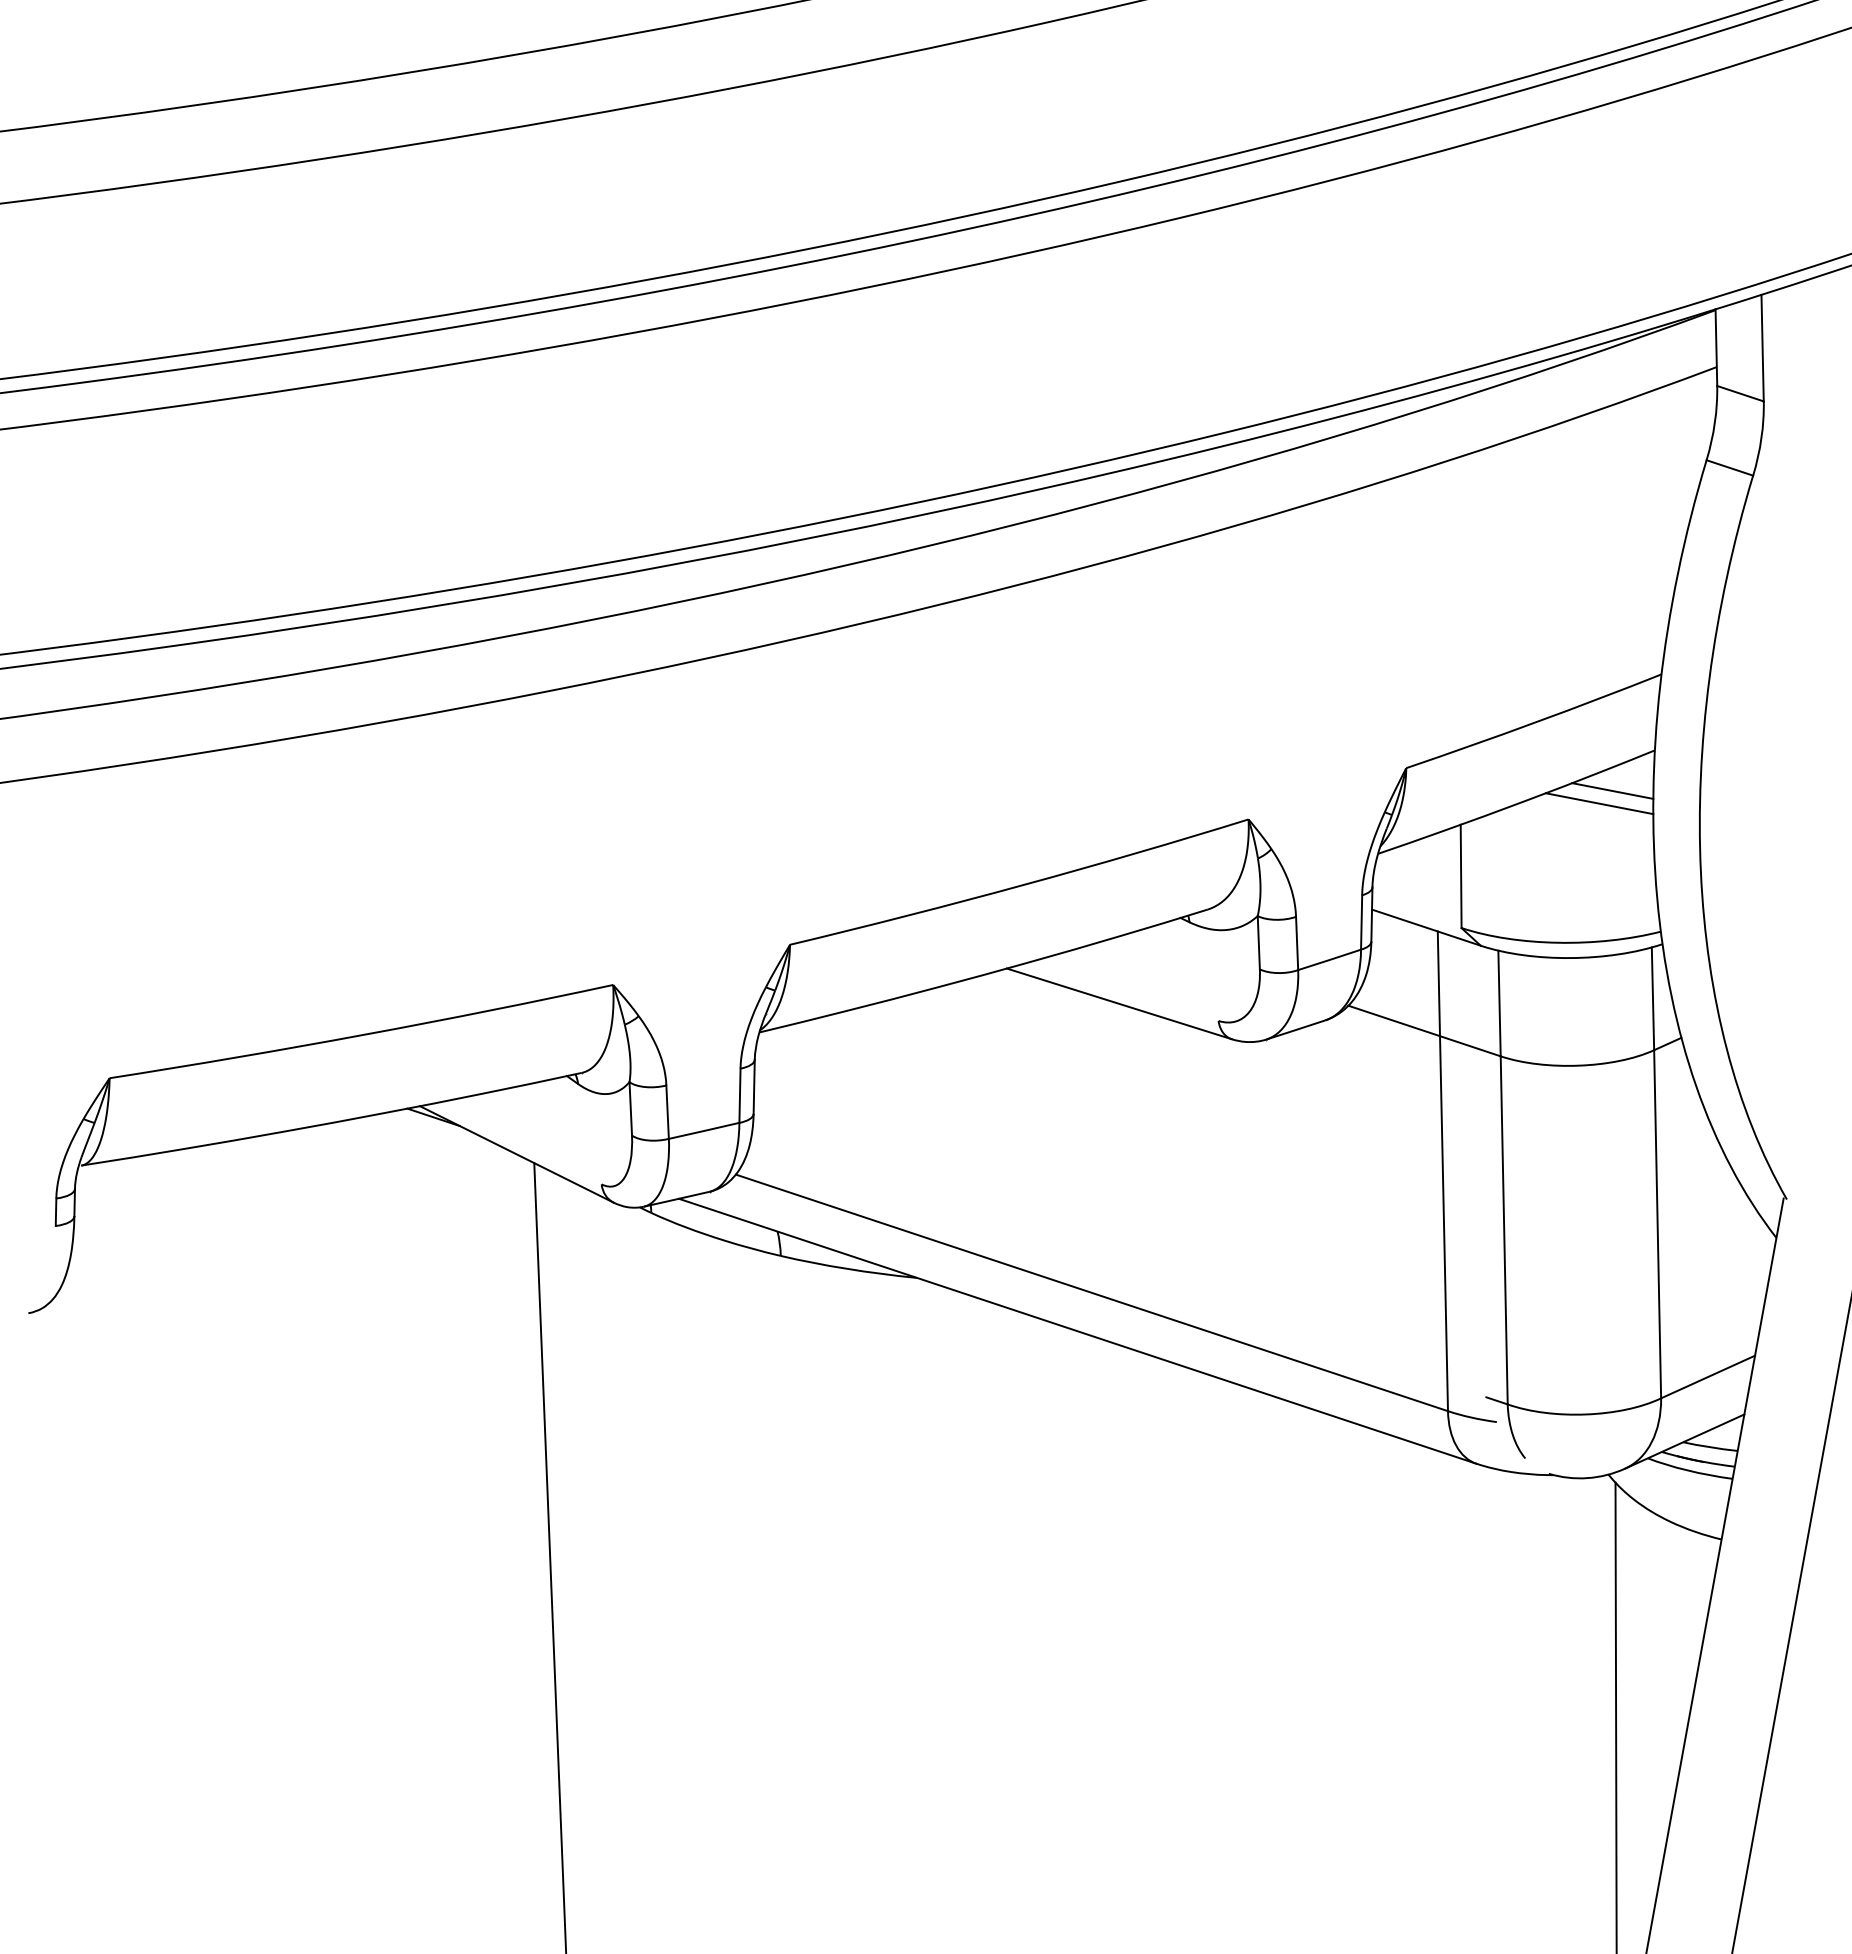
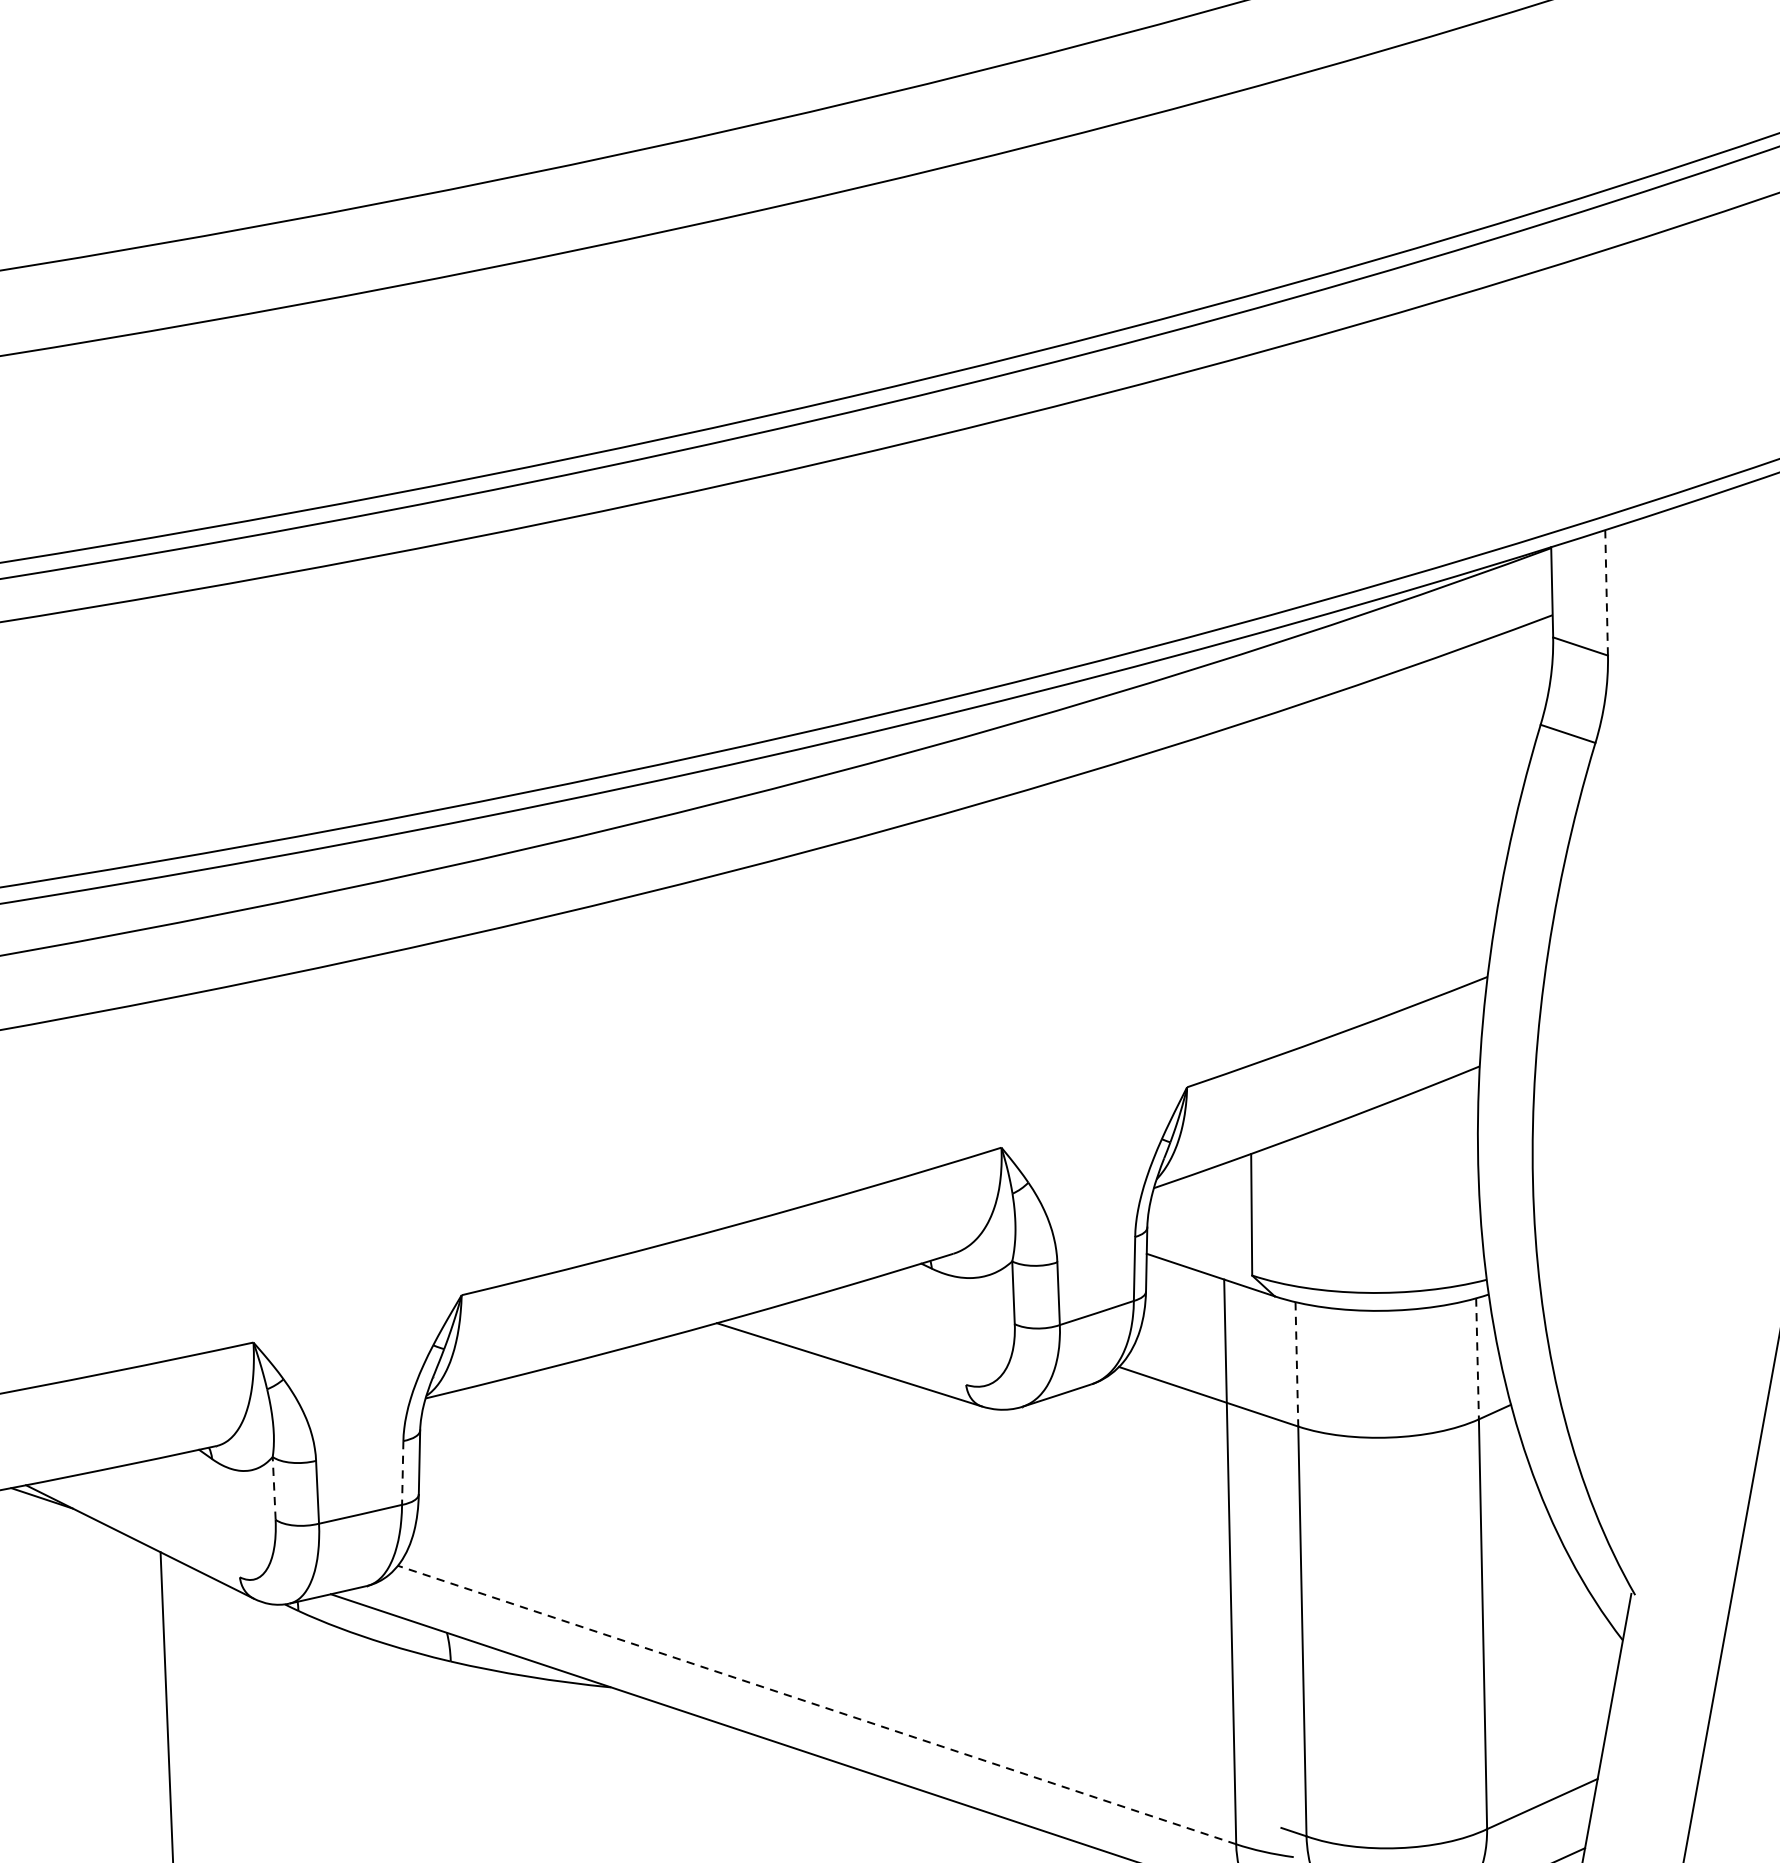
line: (1762, 348) -> (1606, 593), solid -> dashed
line: (1612, 790) -> (1429, 1113), removed
line: (1599, 803) -> (1414, 1128), removed
line: (1653, 999) -> (1478, 1359), solid -> dashed
line: (1499, 1003) -> (1296, 1364), solid -> dashed
line: (739, 1096) -> (402, 1473), solid -> dashed
line: (630, 1108) -> (273, 1487), solid -> dashed
line: (1091, 1292) -> (816, 1704), solid -> dashed

